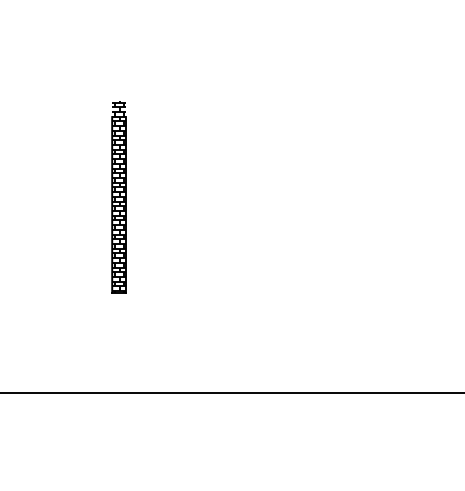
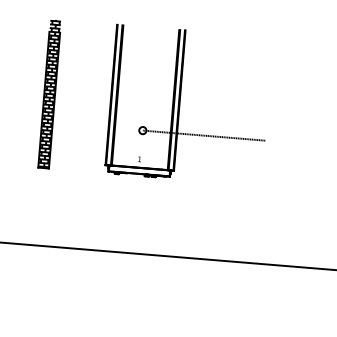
part: (287, 196) -> (179, 104), added

